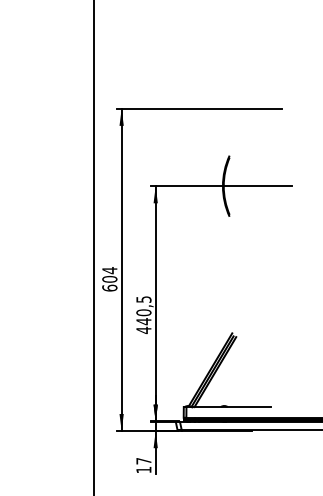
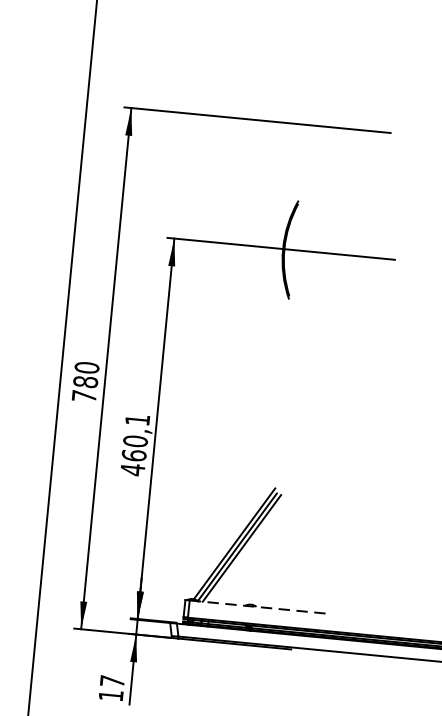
text: (109, 279) -> (85, 382), 604 -> 780
text: (143, 310) -> (135, 437), 440,5 -> 460,1
line: (229, 407) -> (259, 607), solid -> dashed

